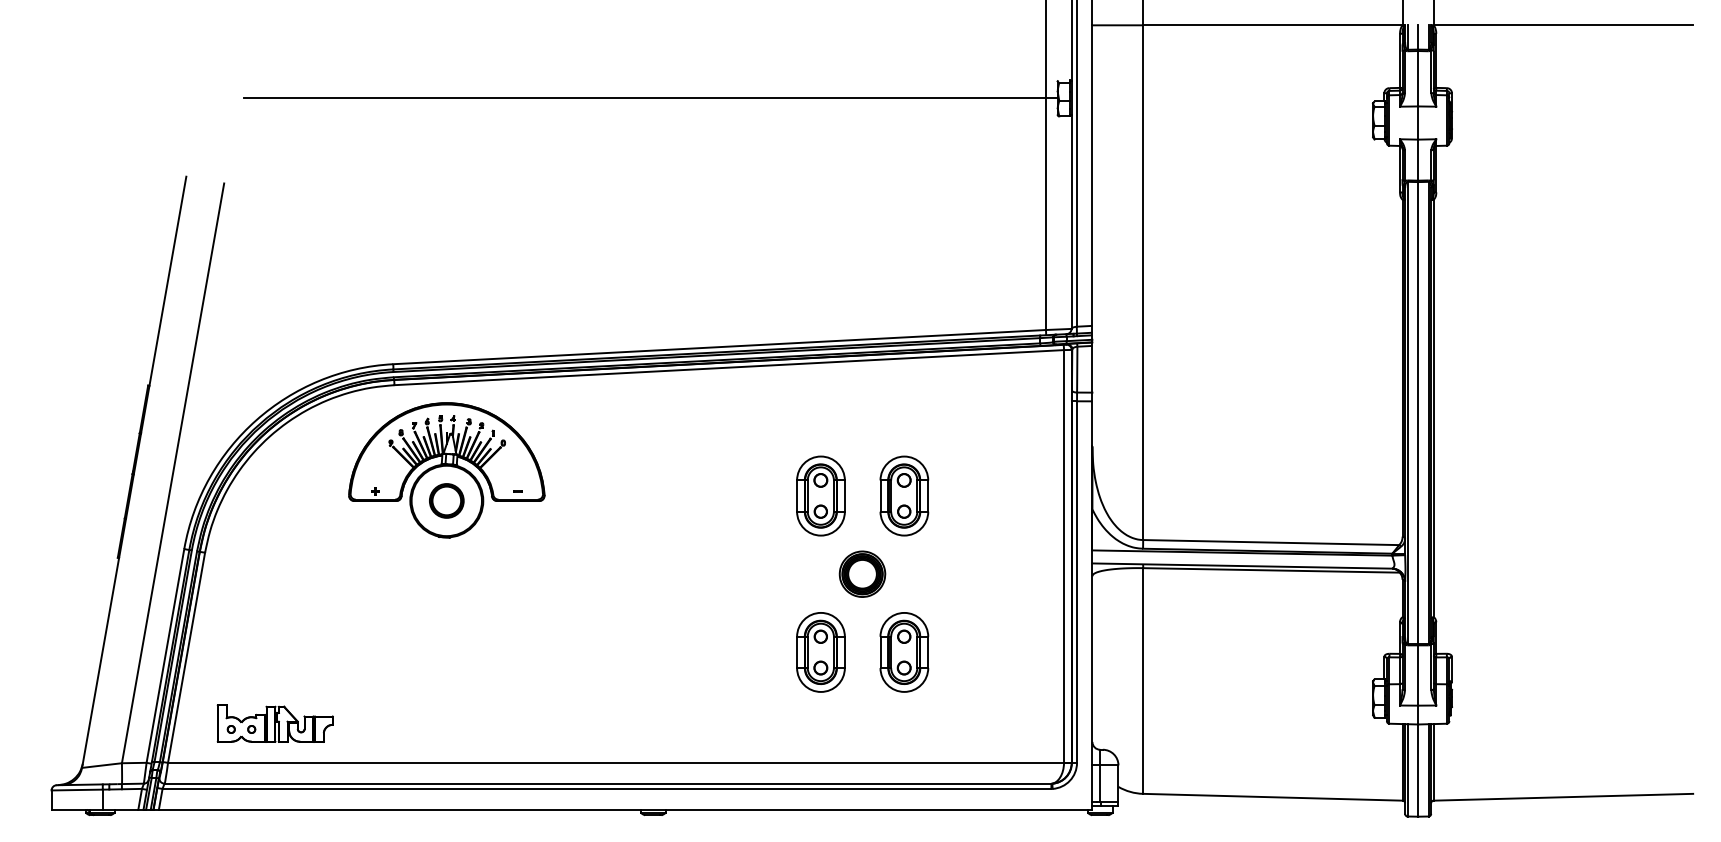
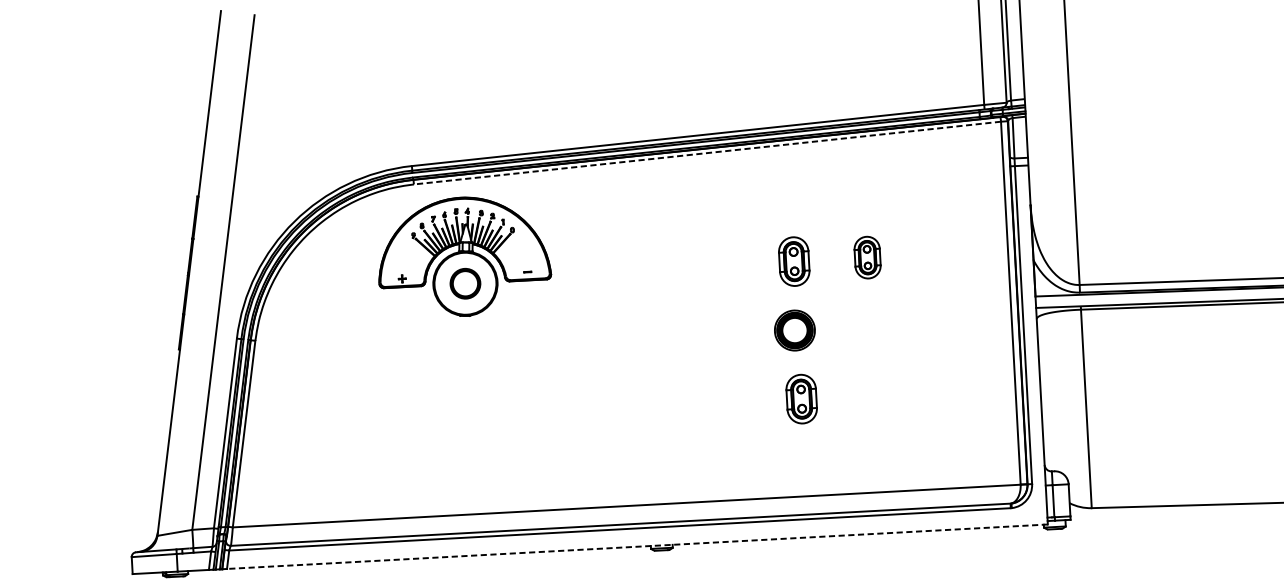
line: (728, 367) -> (706, 153), solid -> dashed
part: (820, 495) -> (793, 261), size x0.7
part: (904, 495) -> (867, 257), size x0.6
part: (862, 573) -> (794, 329), moved
part: (820, 652) -> (801, 399), size x0.7
part: (904, 652) -> (875, 395), removed
part: (274, 723) -> (324, 487), removed
line: (625, 809) -> (637, 546), solid -> dashed

